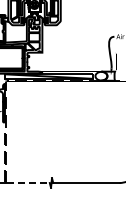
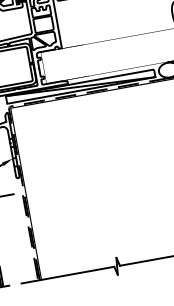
line: (28, 183) -> (78, 274), dashed -> solid

